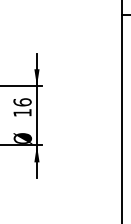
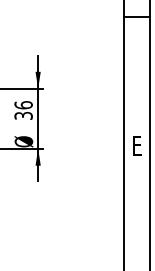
text: (22, 112) -> (23, 115), 16 -> 36

